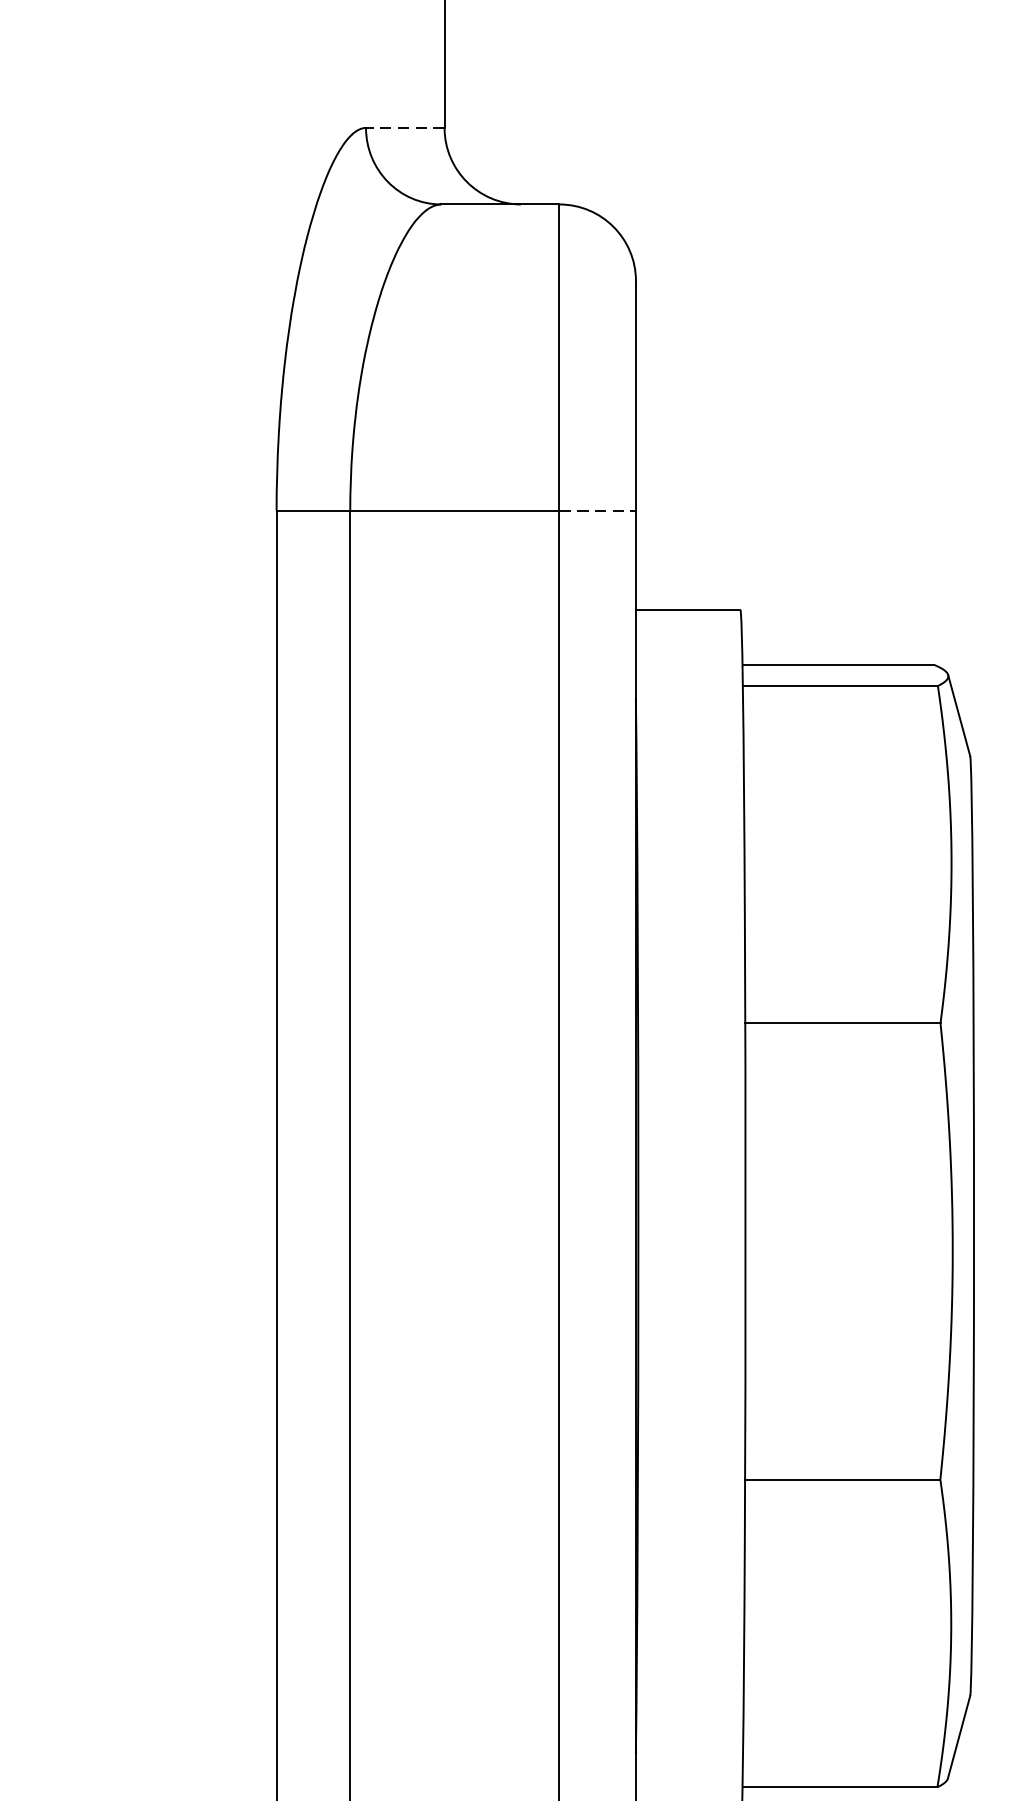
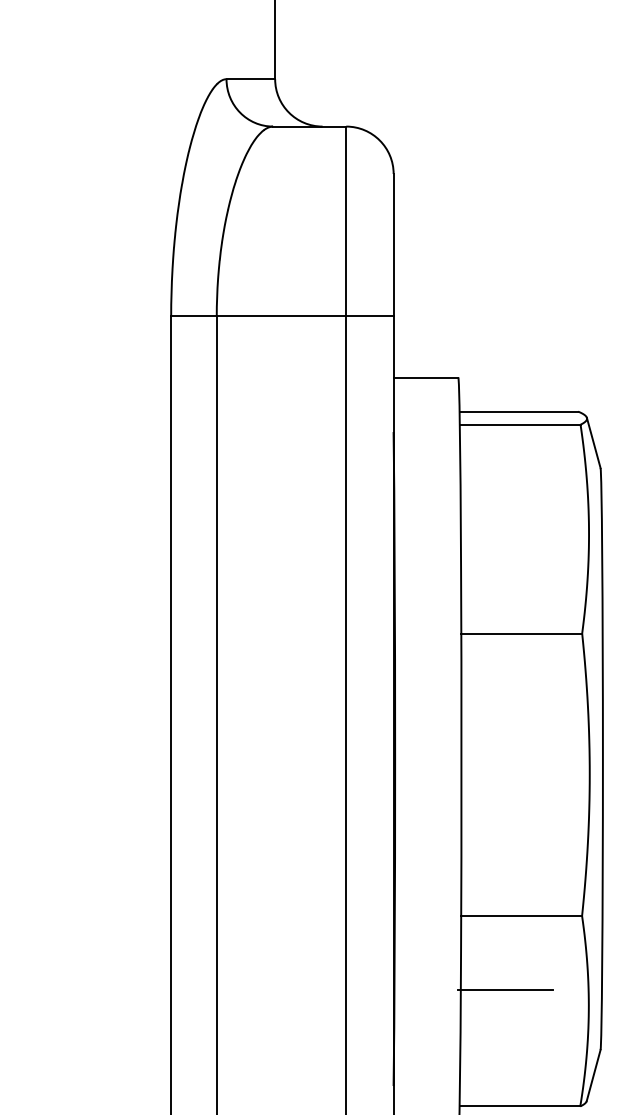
line: (404, 128) -> (250, 79), dashed -> solid
line: (596, 511) -> (369, 316), dashed -> solid
line: (816, 1598) -> (505, 989), added

